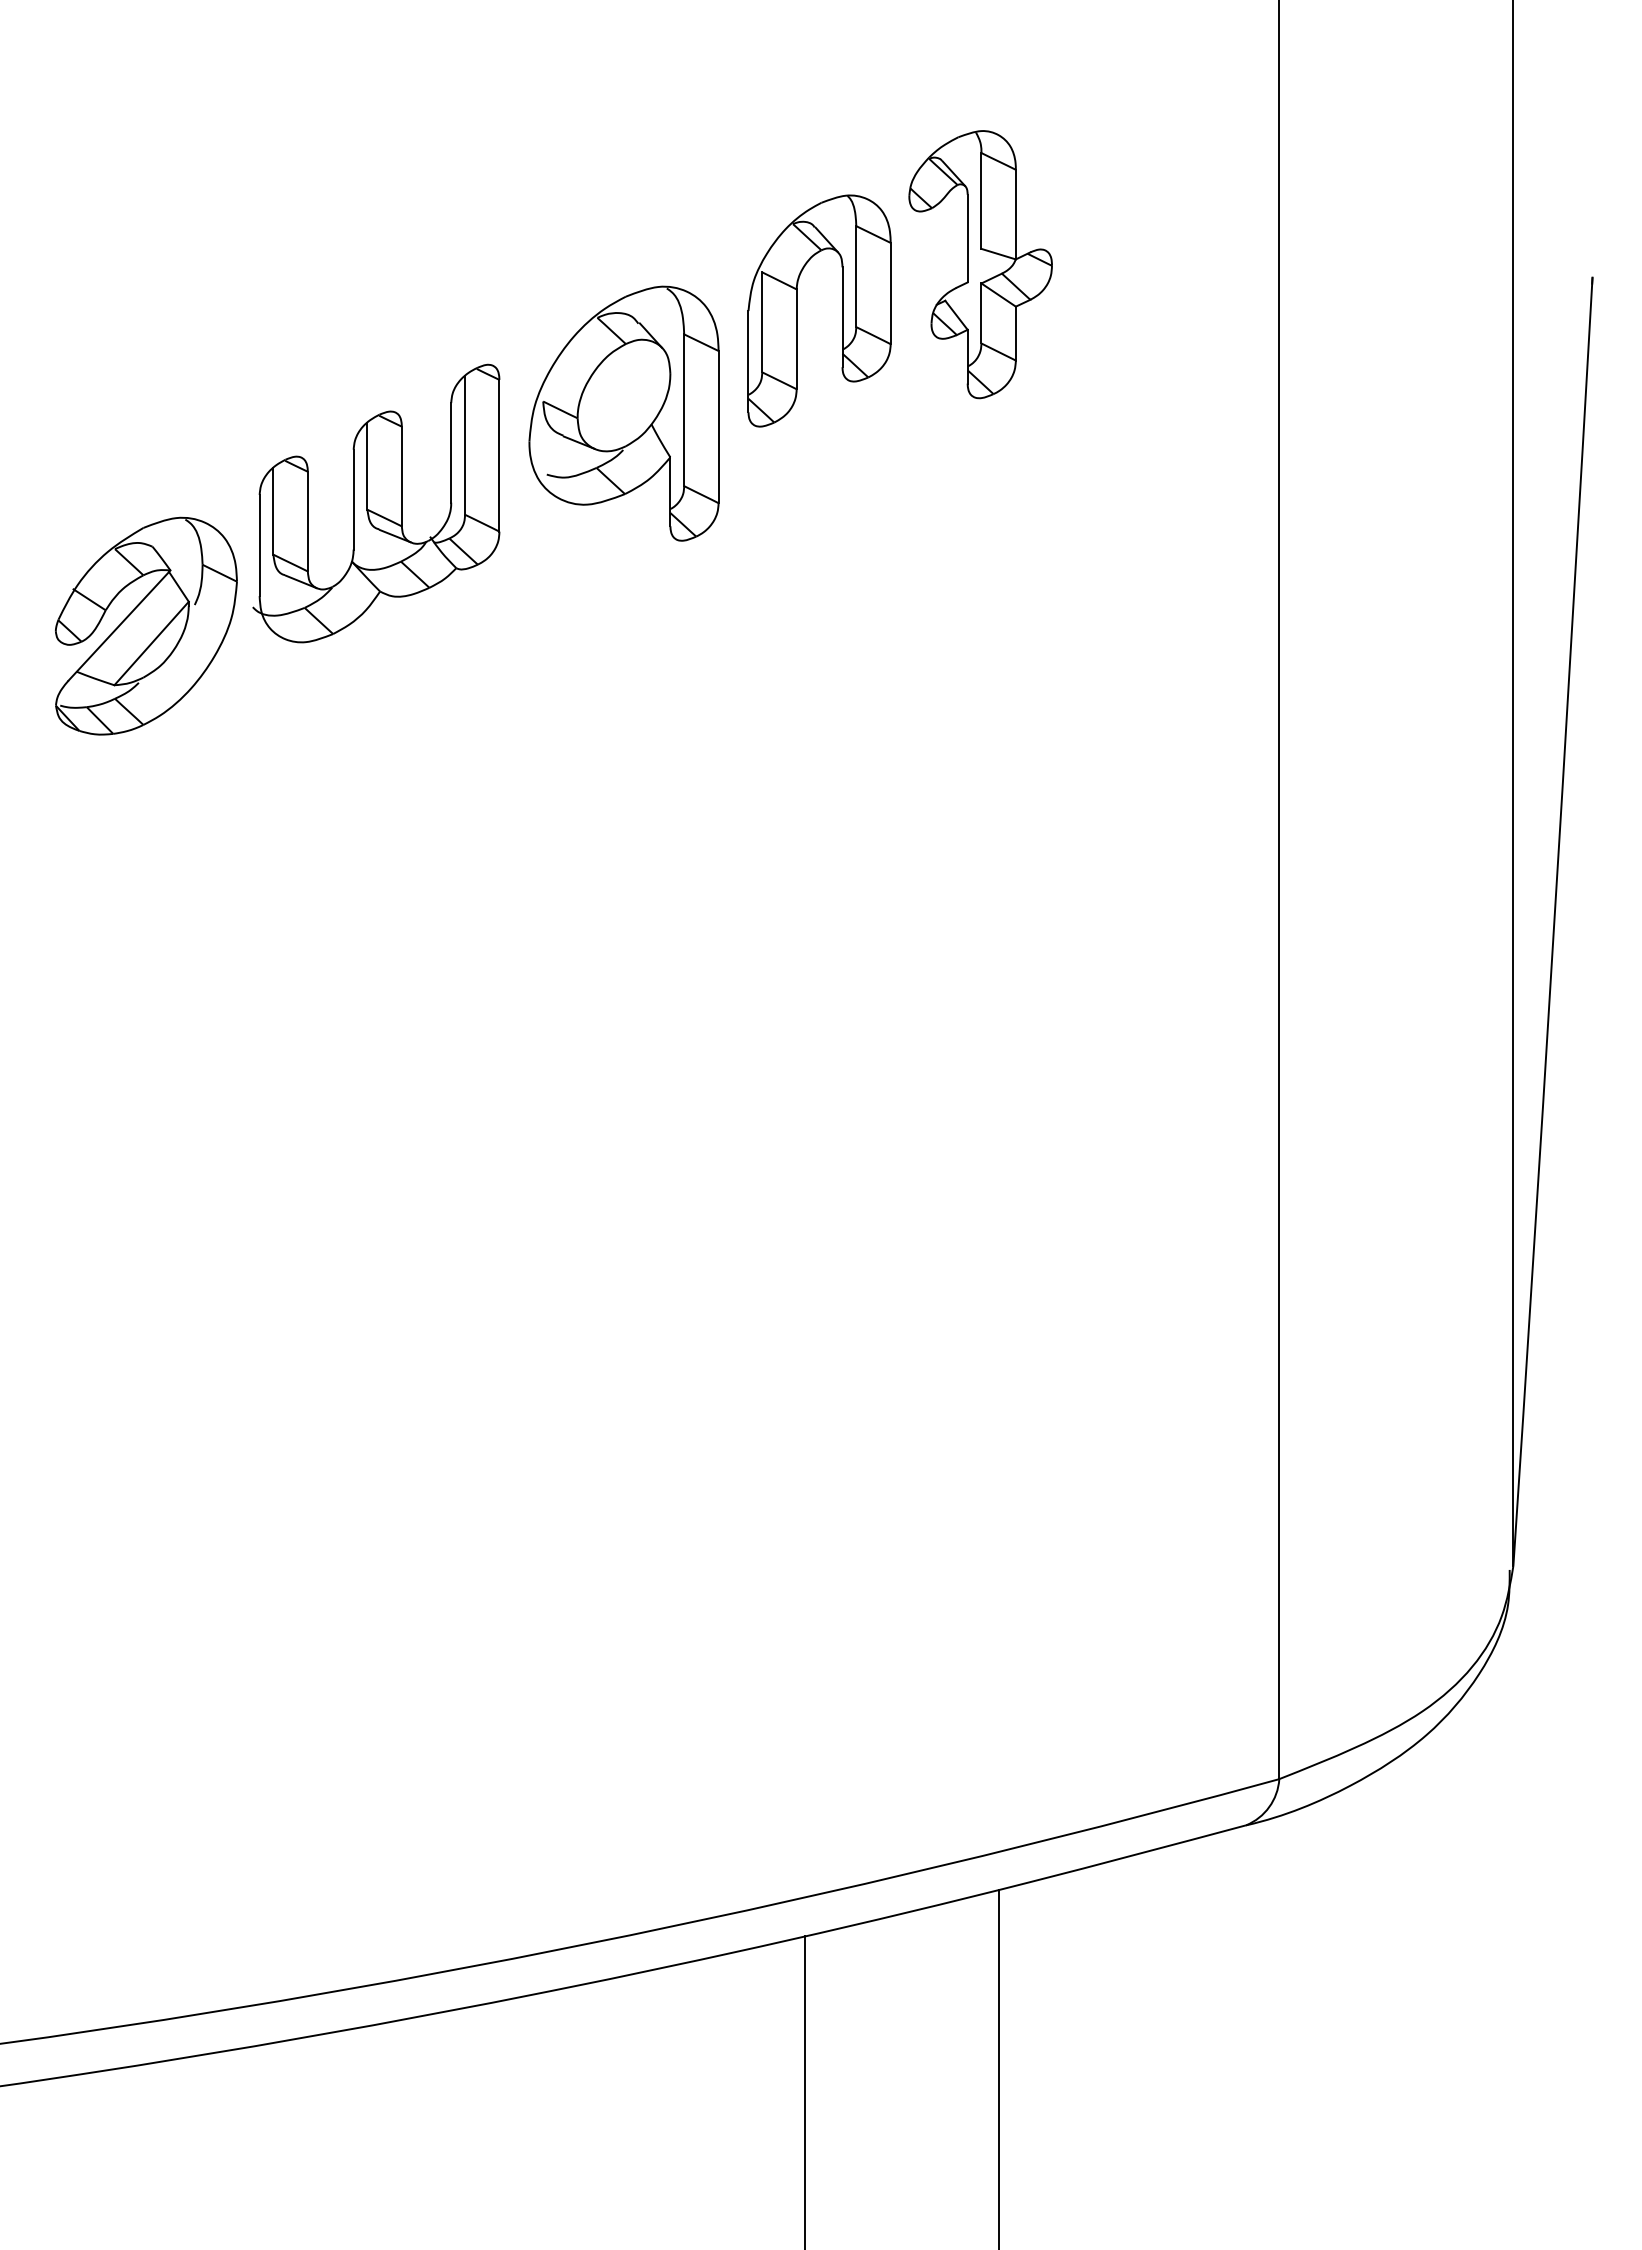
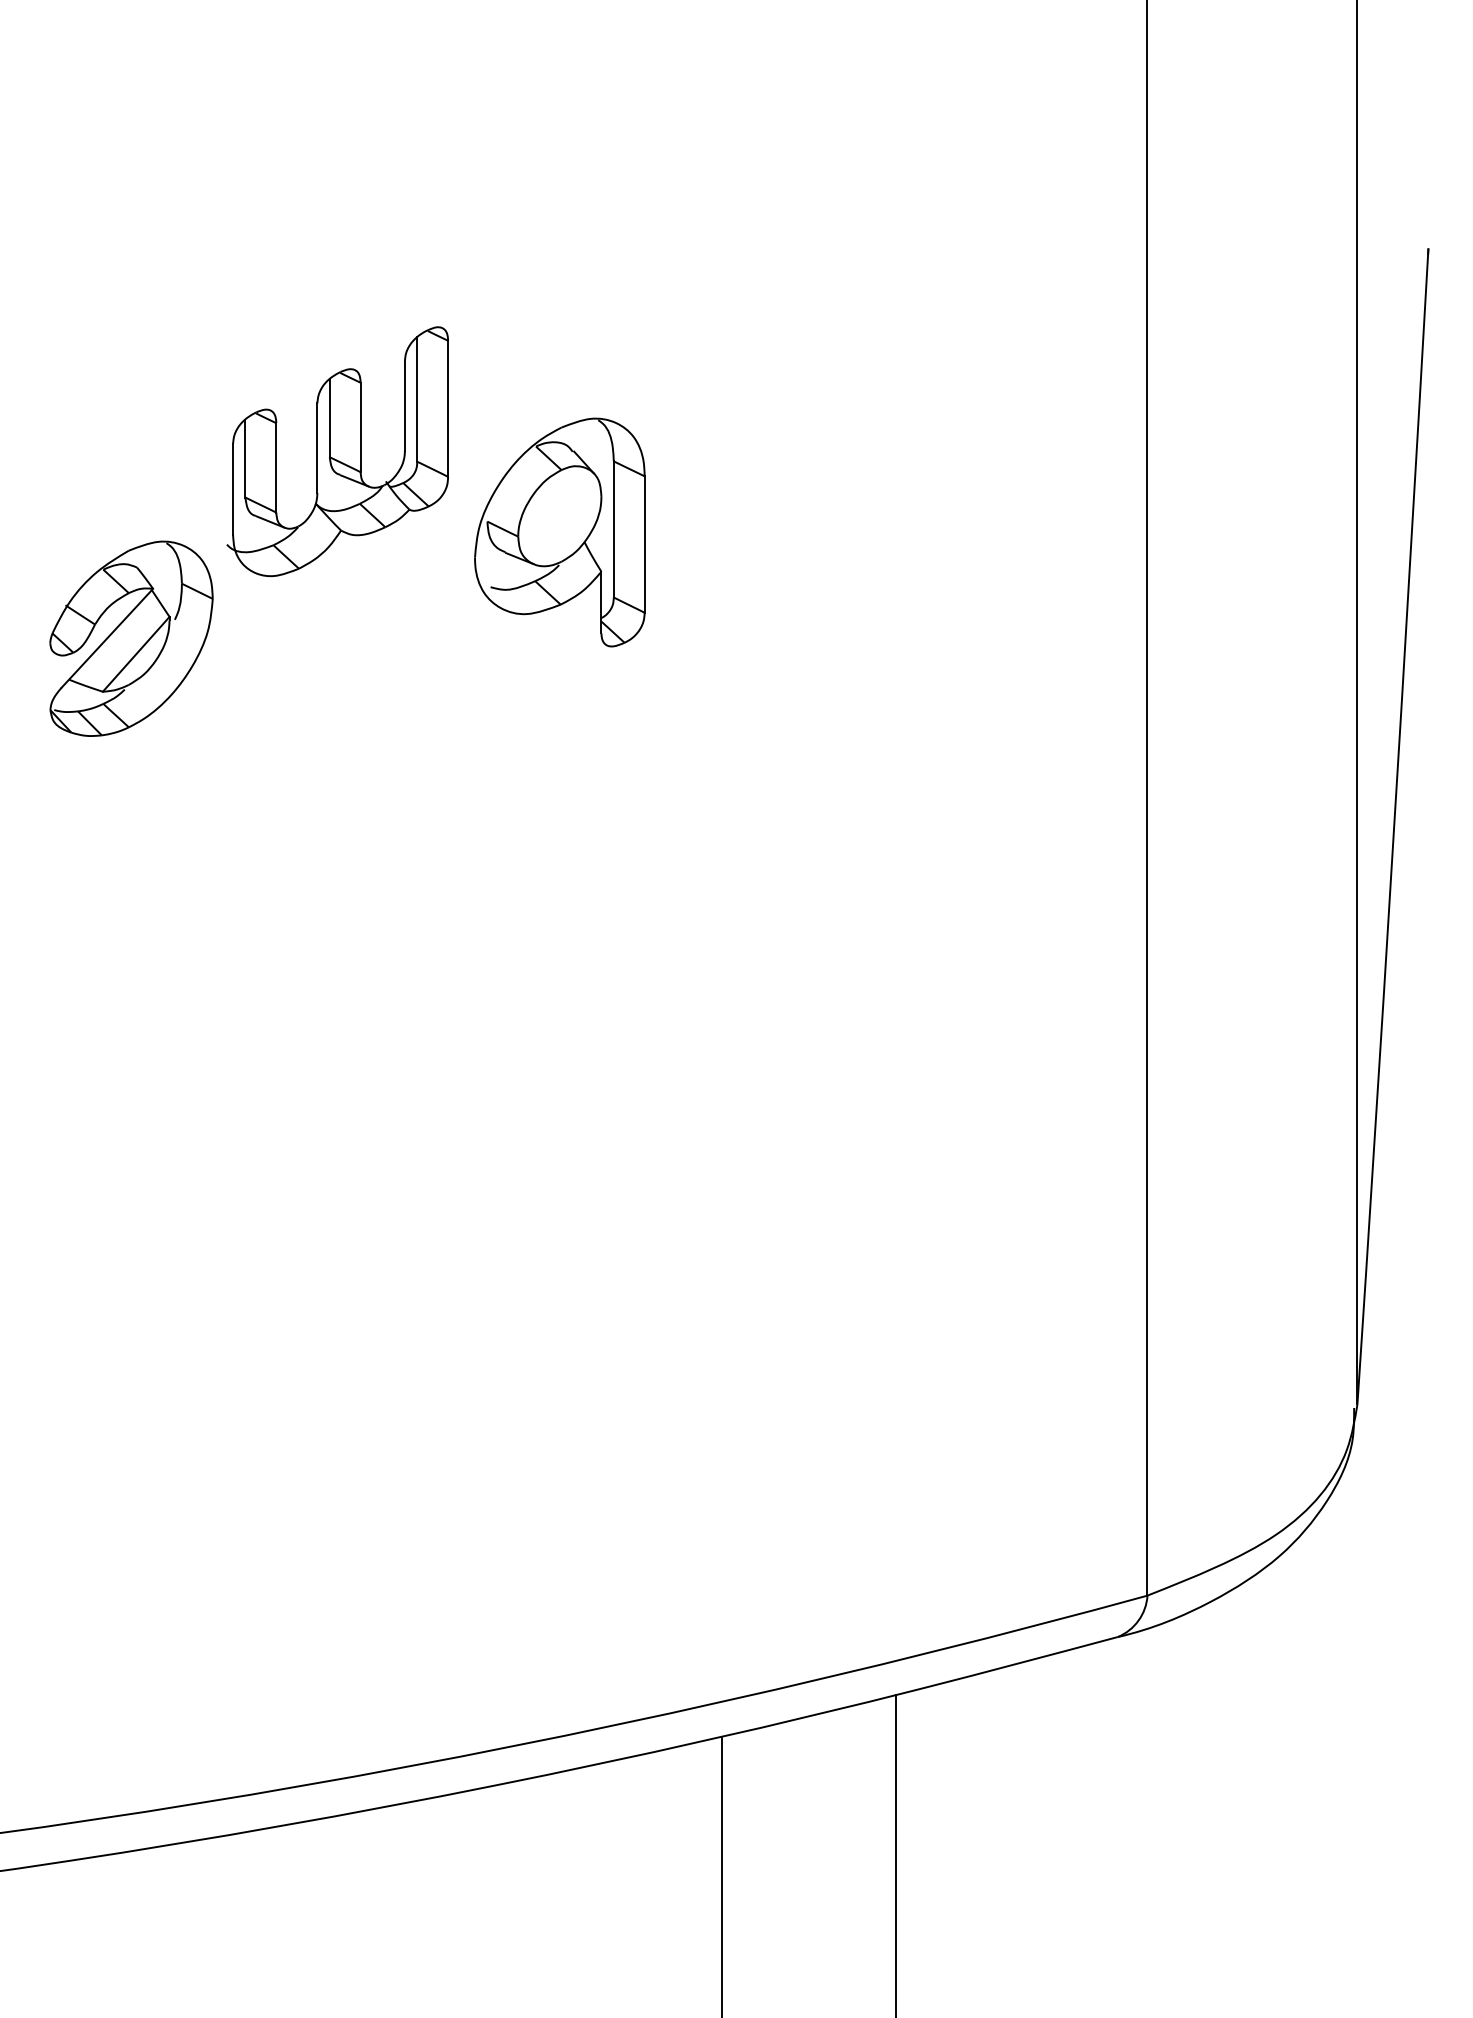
part: (980, 264) -> (879, 237), removed
part: (797, 310) -> (715, 278), removed
part: (623, 413) -> (559, 532), moved
part: (146, 625) -> (131, 638), moved

